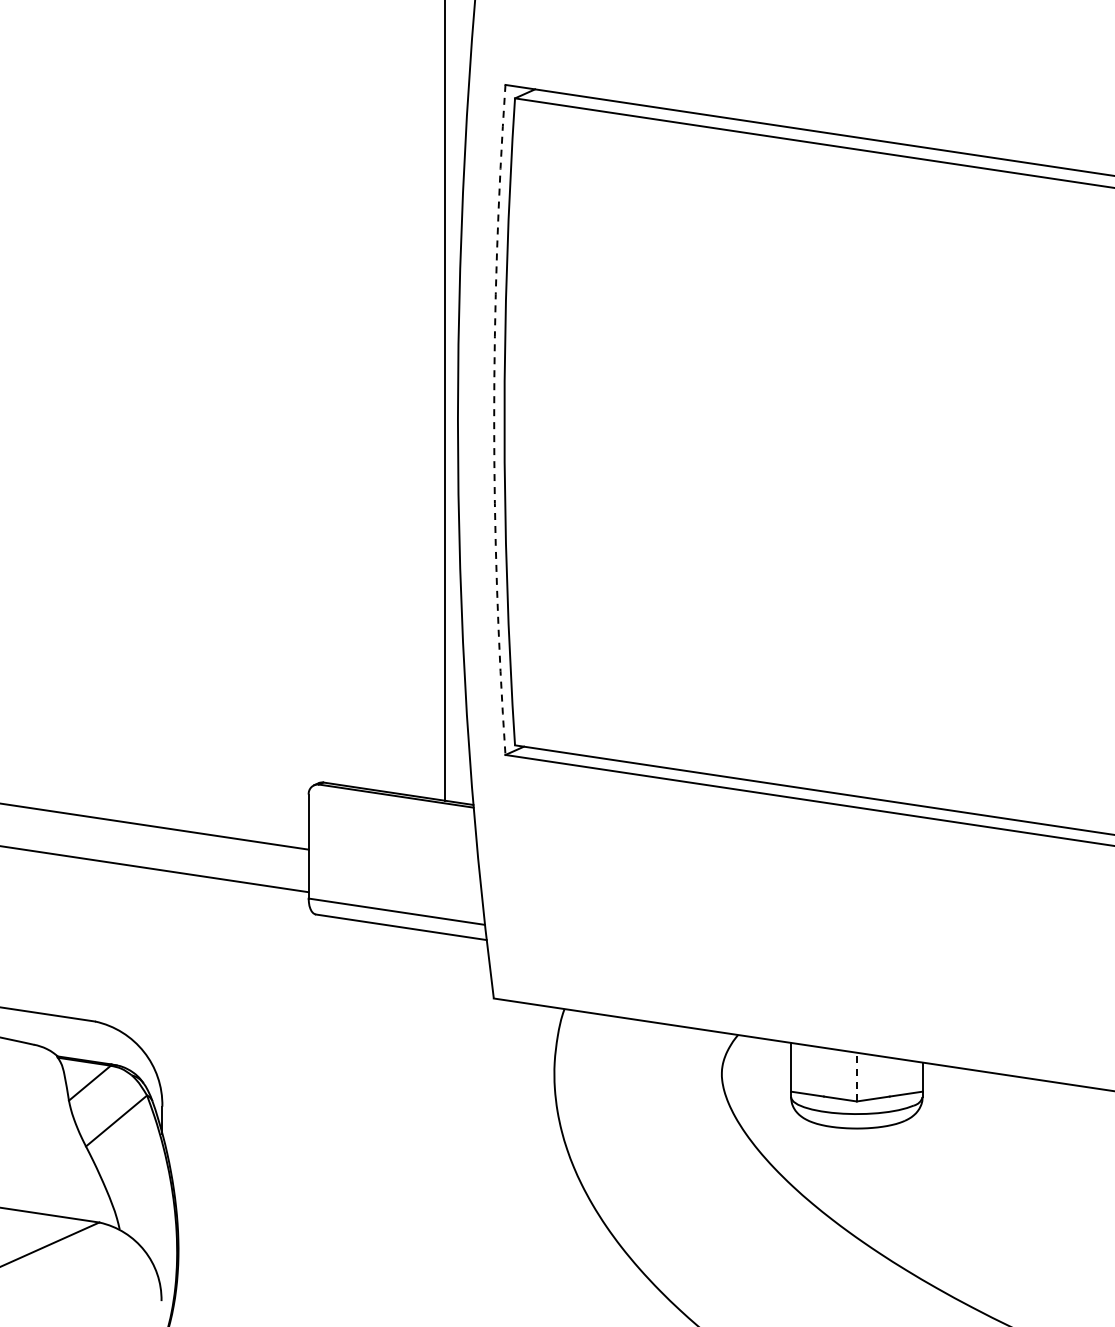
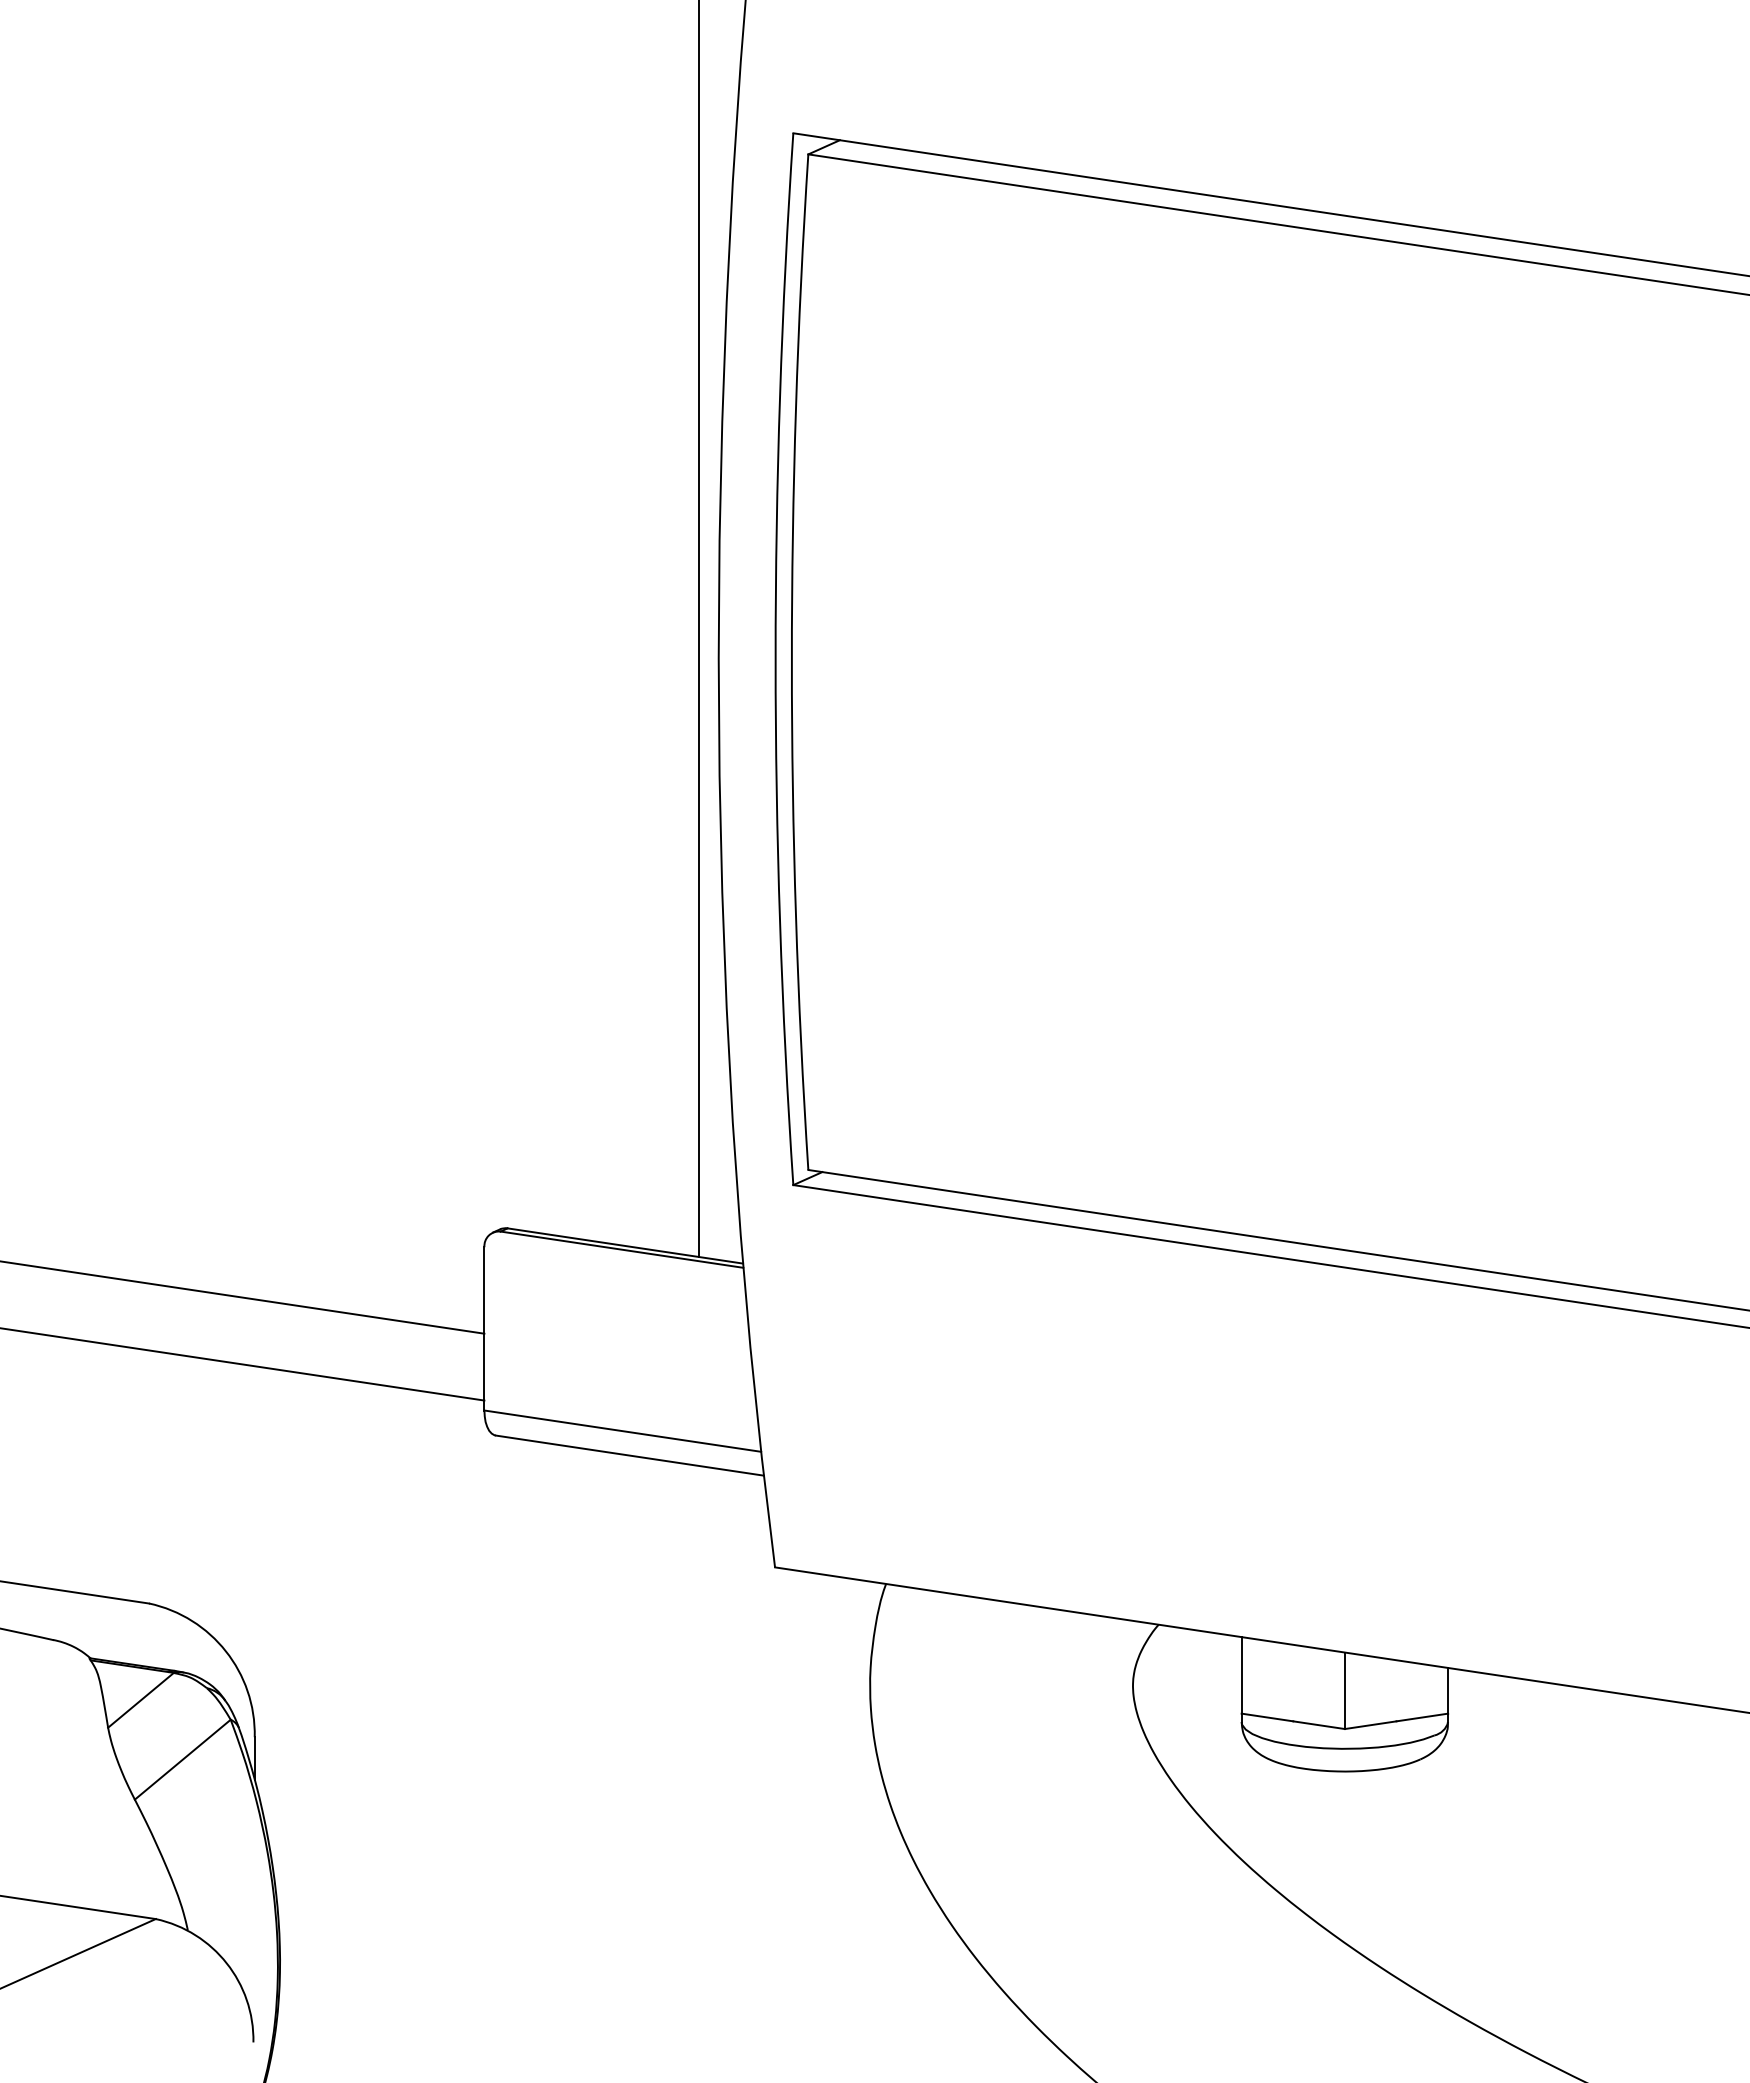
arc: (494, 419) -> (776, 658), dashed -> solid
line: (856, 1076) -> (1344, 1689), dashed -> solid

